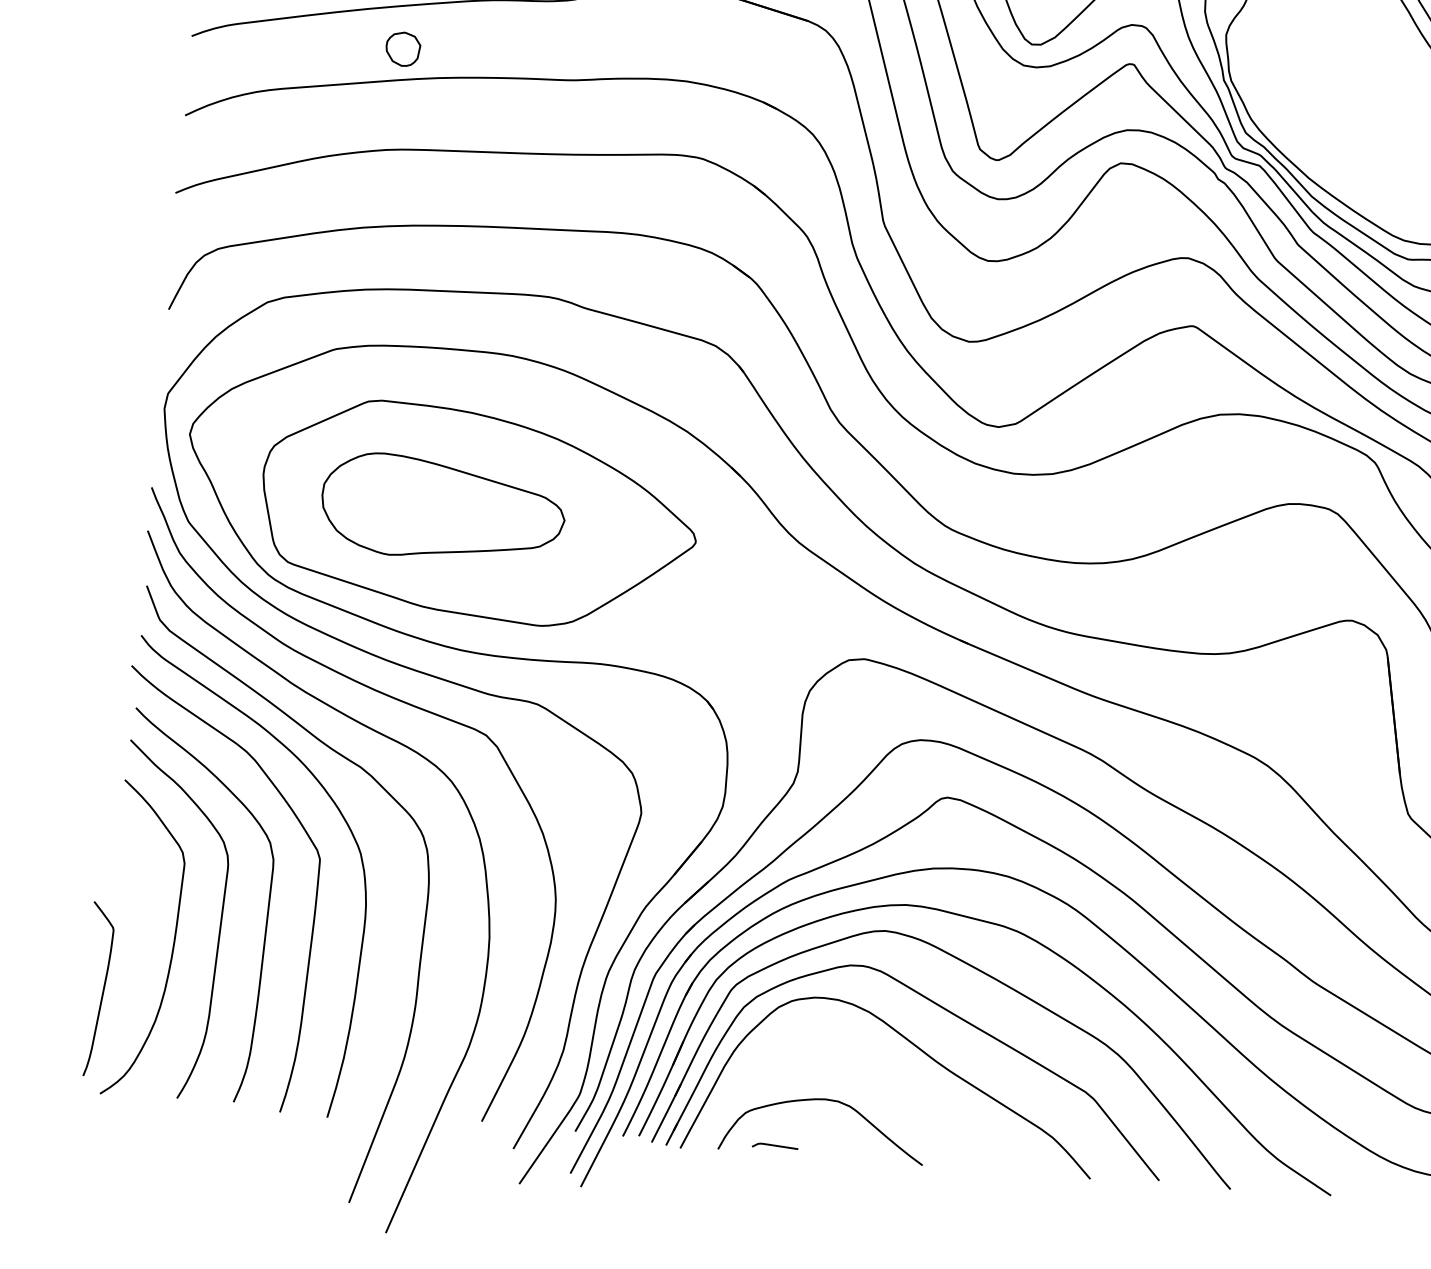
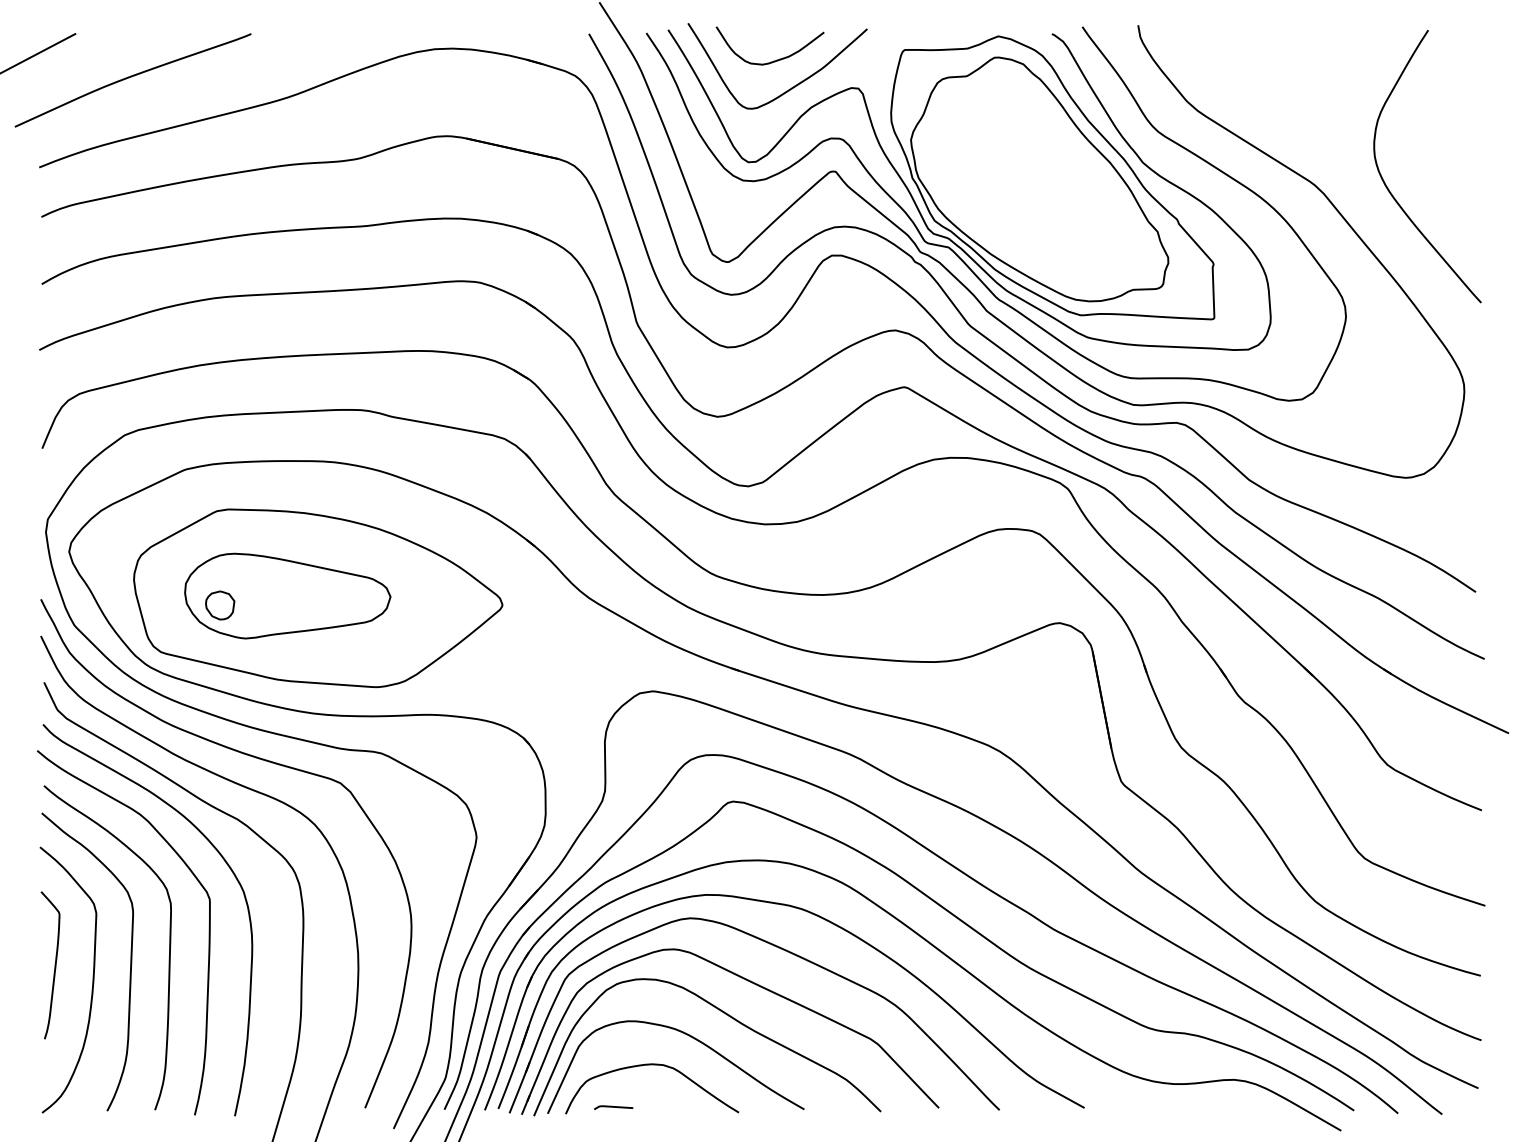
part: (403, 49) -> (220, 605), moved
curve: (102, 990) -> (54, 965), moved
curve: (873, 1071) -> (690, 1037), added

